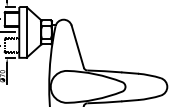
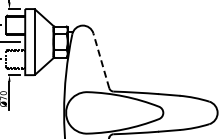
line: (77, 46) -> (101, 60), solid -> dashed

